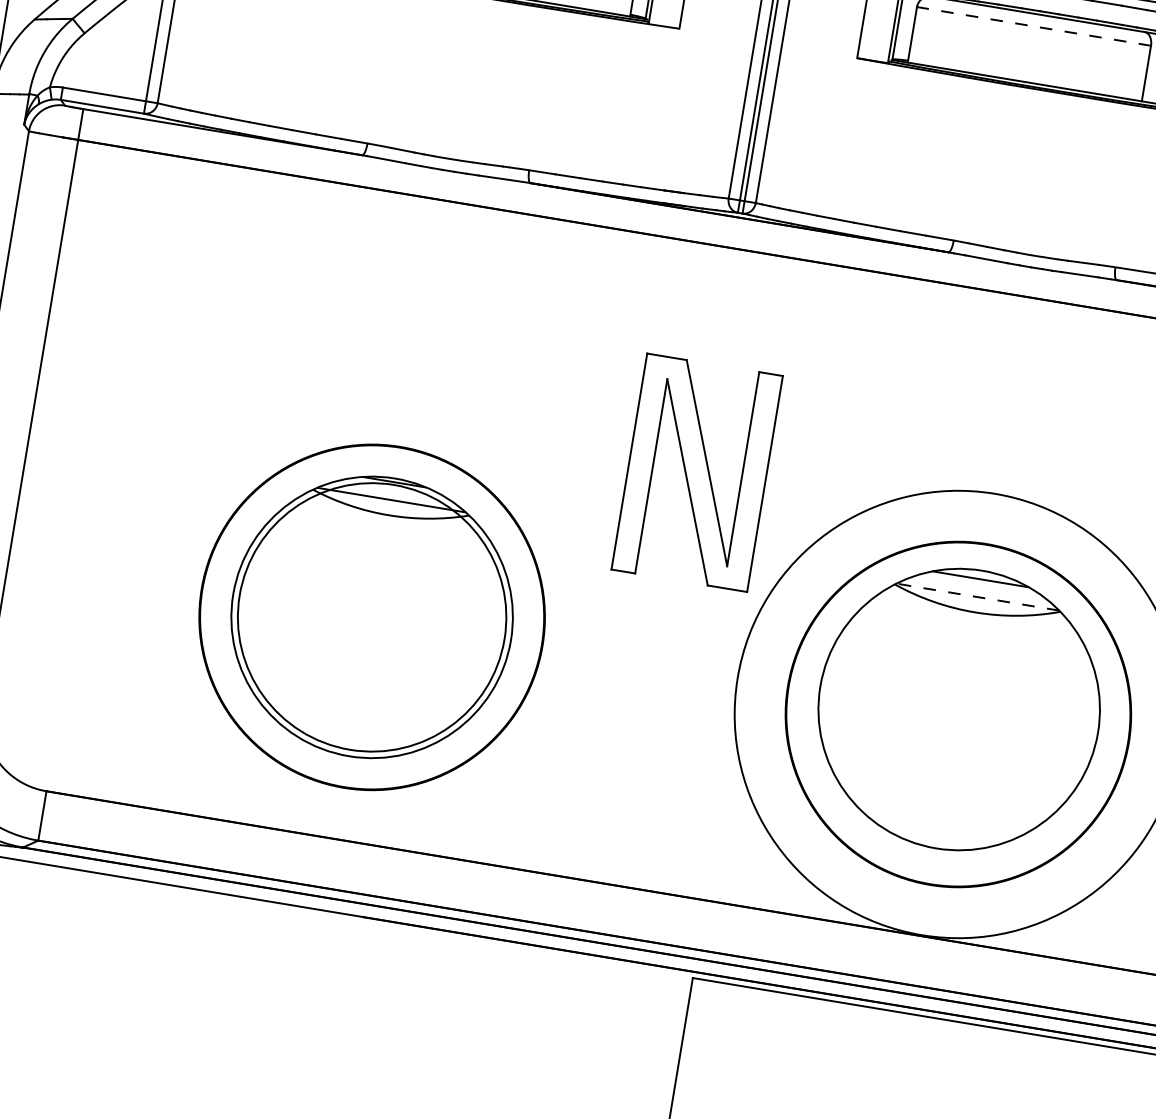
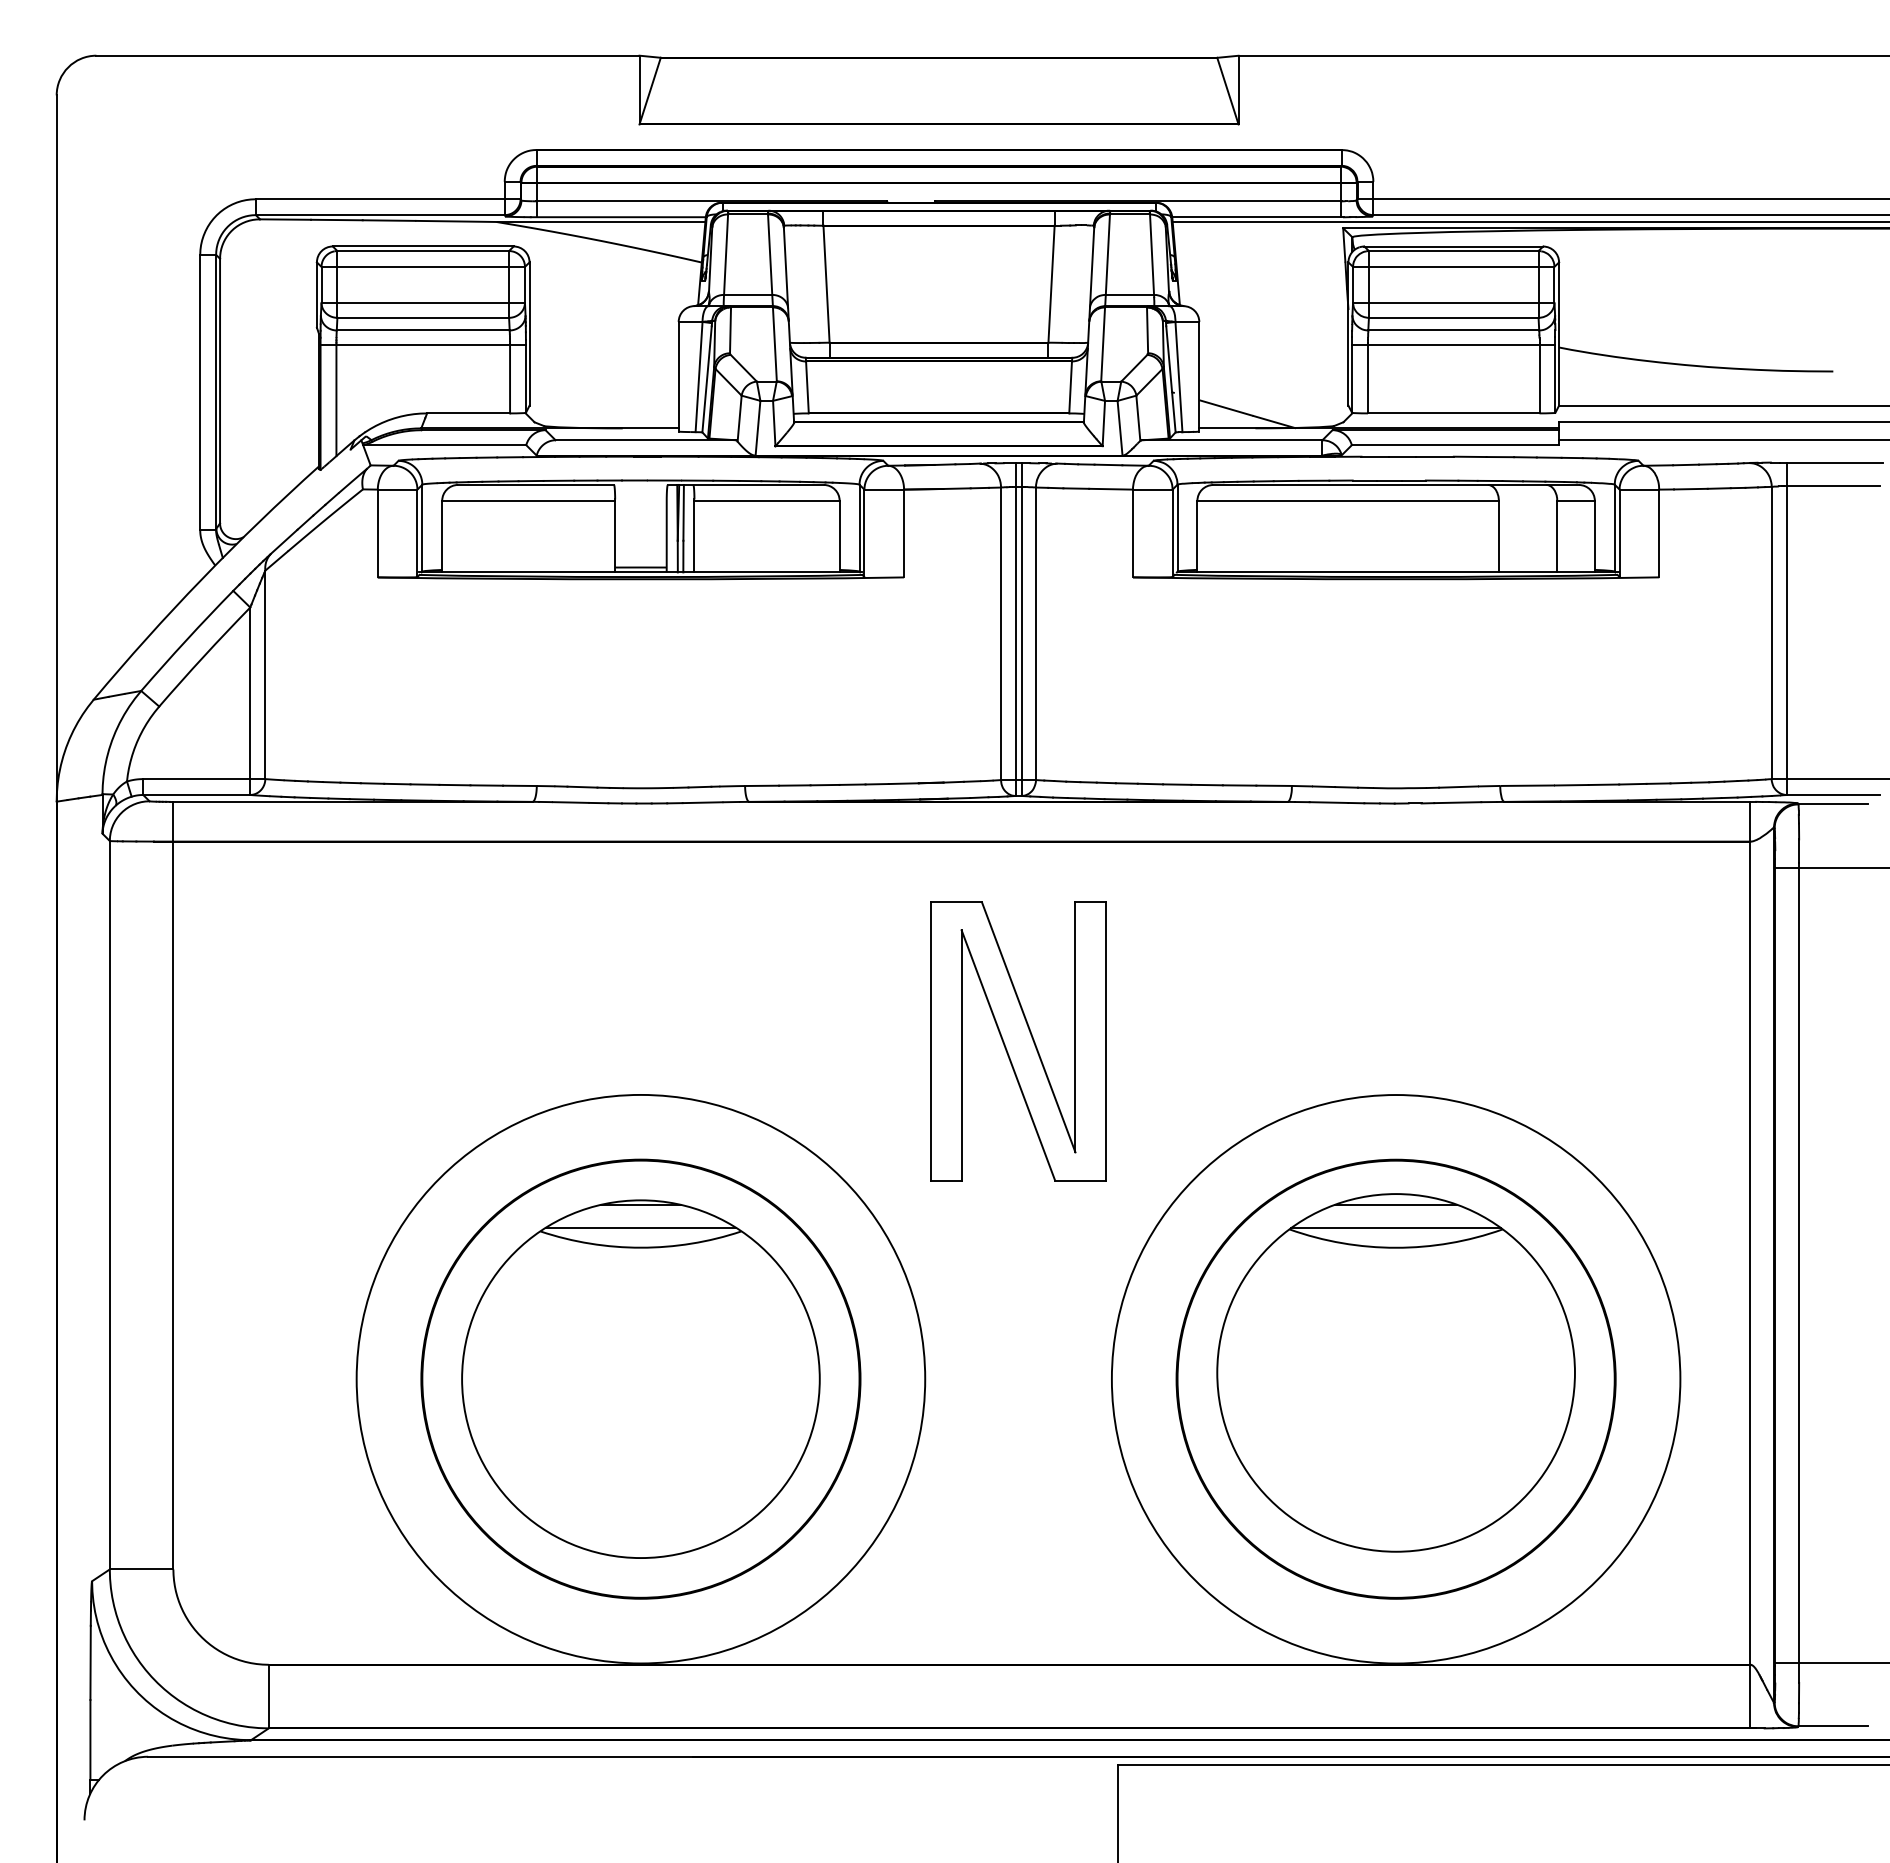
line: (1034, 26) -> (1348, 500), dashed -> solid
part: (697, 472) -> (1018, 1041), moved
line: (978, 597) -> (1396, 1228), dashed -> solid
circle: (371, 616) -> (640, 1378), size x1.67

